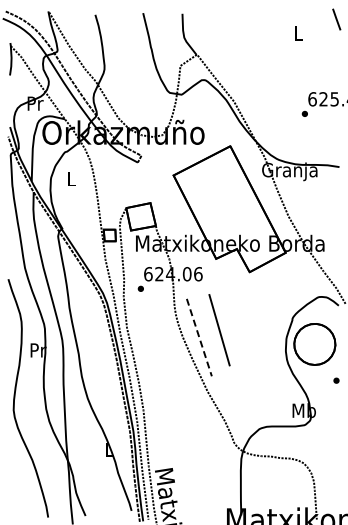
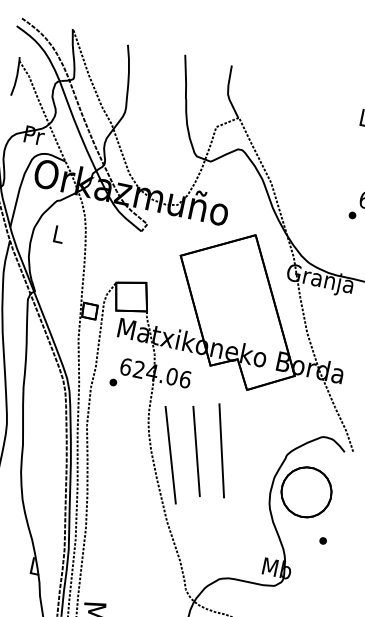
line: (239, 325) -> (221, 450), added
line: (199, 337) -> (170, 455), dashed -> solid

